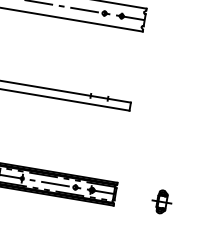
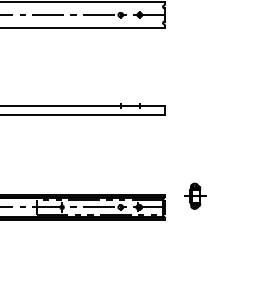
part: (162, 201) -> (195, 195), moved

